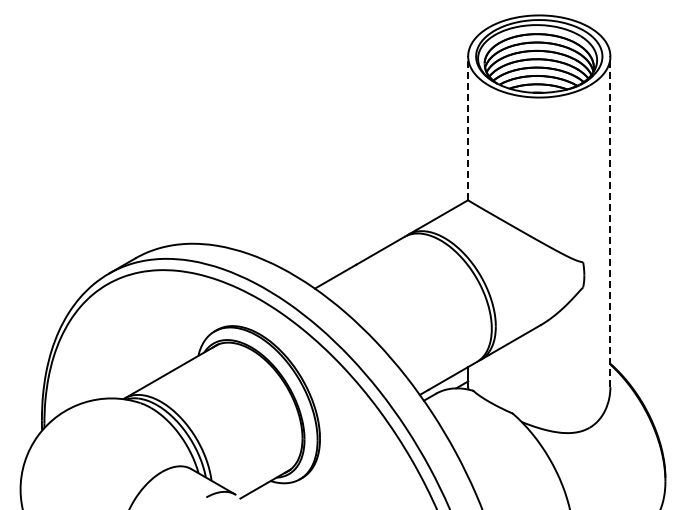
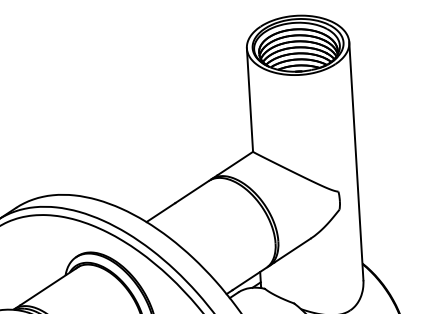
line: (468, 128) -> (250, 100), dashed -> solid
line: (610, 221) -> (356, 161), dashed -> solid

